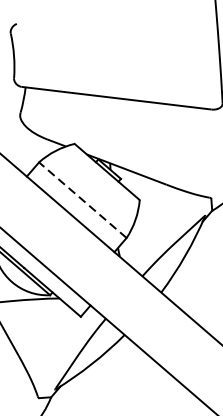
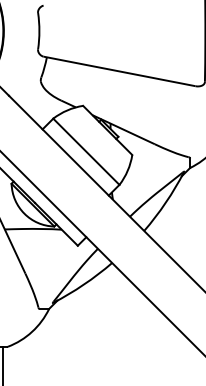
line: (82, 199) -> (86, 151), dashed -> solid

